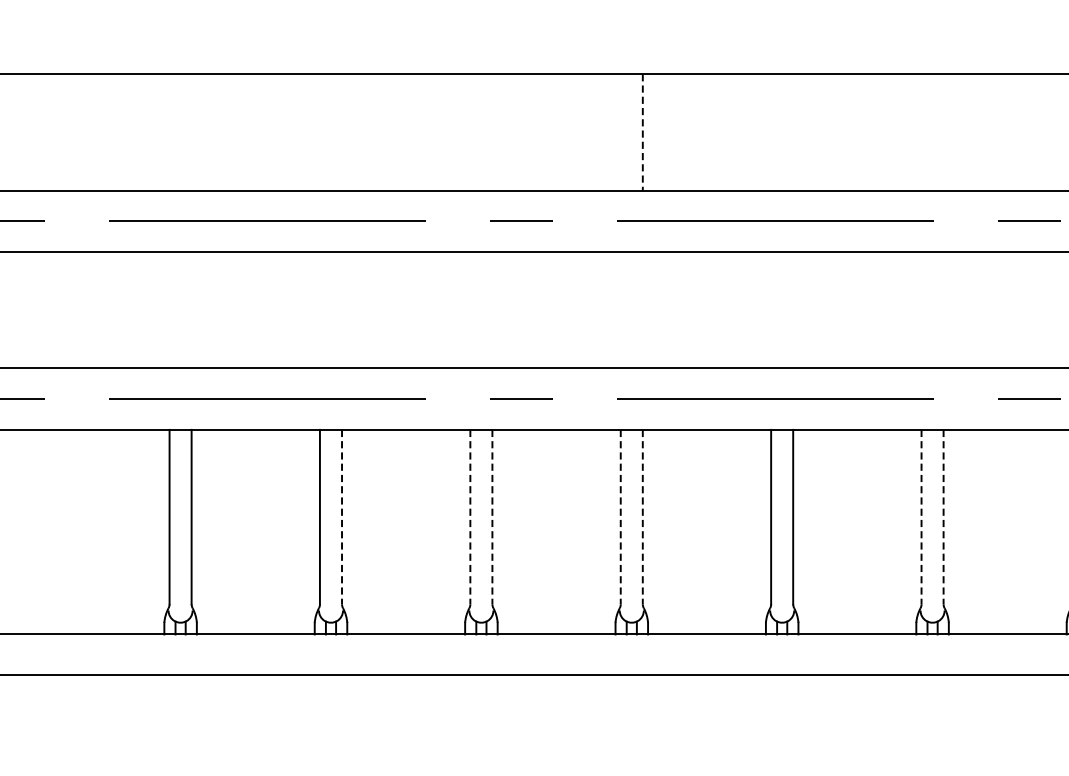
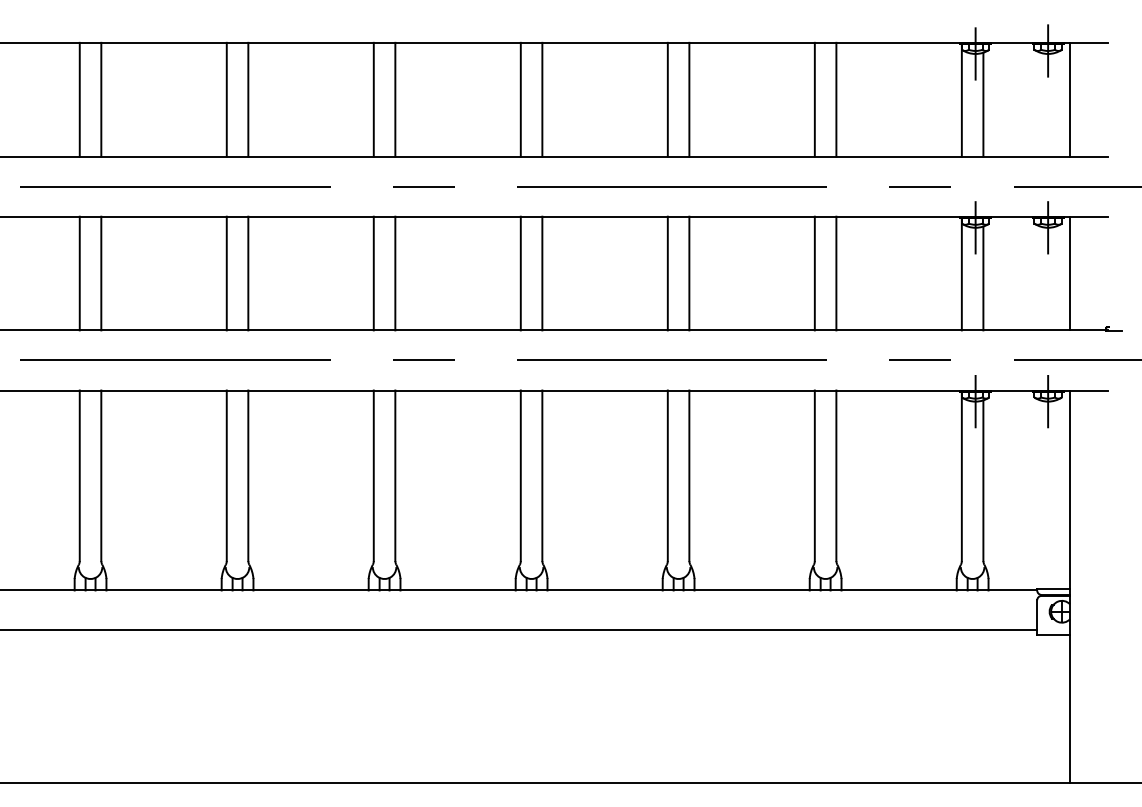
line: (169, 132) -> (79, 99), added
line: (191, 132) -> (101, 99), added
line: (319, 132) -> (226, 99), added
line: (342, 132) -> (248, 99), added
line: (470, 132) -> (373, 99), added
line: (492, 132) -> (395, 99), added
line: (620, 132) -> (520, 99), added
line: (642, 132) -> (542, 99), dashed -> solid
line: (770, 132) -> (667, 99), added
line: (793, 132) -> (689, 99), added
line: (921, 132) -> (814, 99), added
line: (943, 132) -> (836, 99), added
line: (169, 310) -> (79, 273), added
line: (191, 310) -> (101, 273), added
line: (319, 310) -> (226, 273), added
line: (342, 310) -> (248, 273), added
line: (470, 310) -> (373, 273), added
line: (492, 310) -> (395, 273), added
line: (620, 310) -> (520, 273), added
line: (642, 310) -> (542, 273), added
line: (770, 310) -> (667, 273), added
line: (793, 310) -> (689, 273), added
line: (921, 310) -> (814, 273), added
line: (943, 310) -> (836, 273), added
line: (342, 517) -> (248, 476), dashed -> solid
line: (470, 517) -> (373, 476), dashed -> solid
line: (492, 517) -> (395, 476), dashed -> solid
line: (620, 517) -> (520, 476), dashed -> solid
line: (642, 517) -> (542, 476), dashed -> solid
line: (921, 517) -> (814, 476), dashed -> solid
line: (943, 517) -> (836, 476), dashed -> solid

